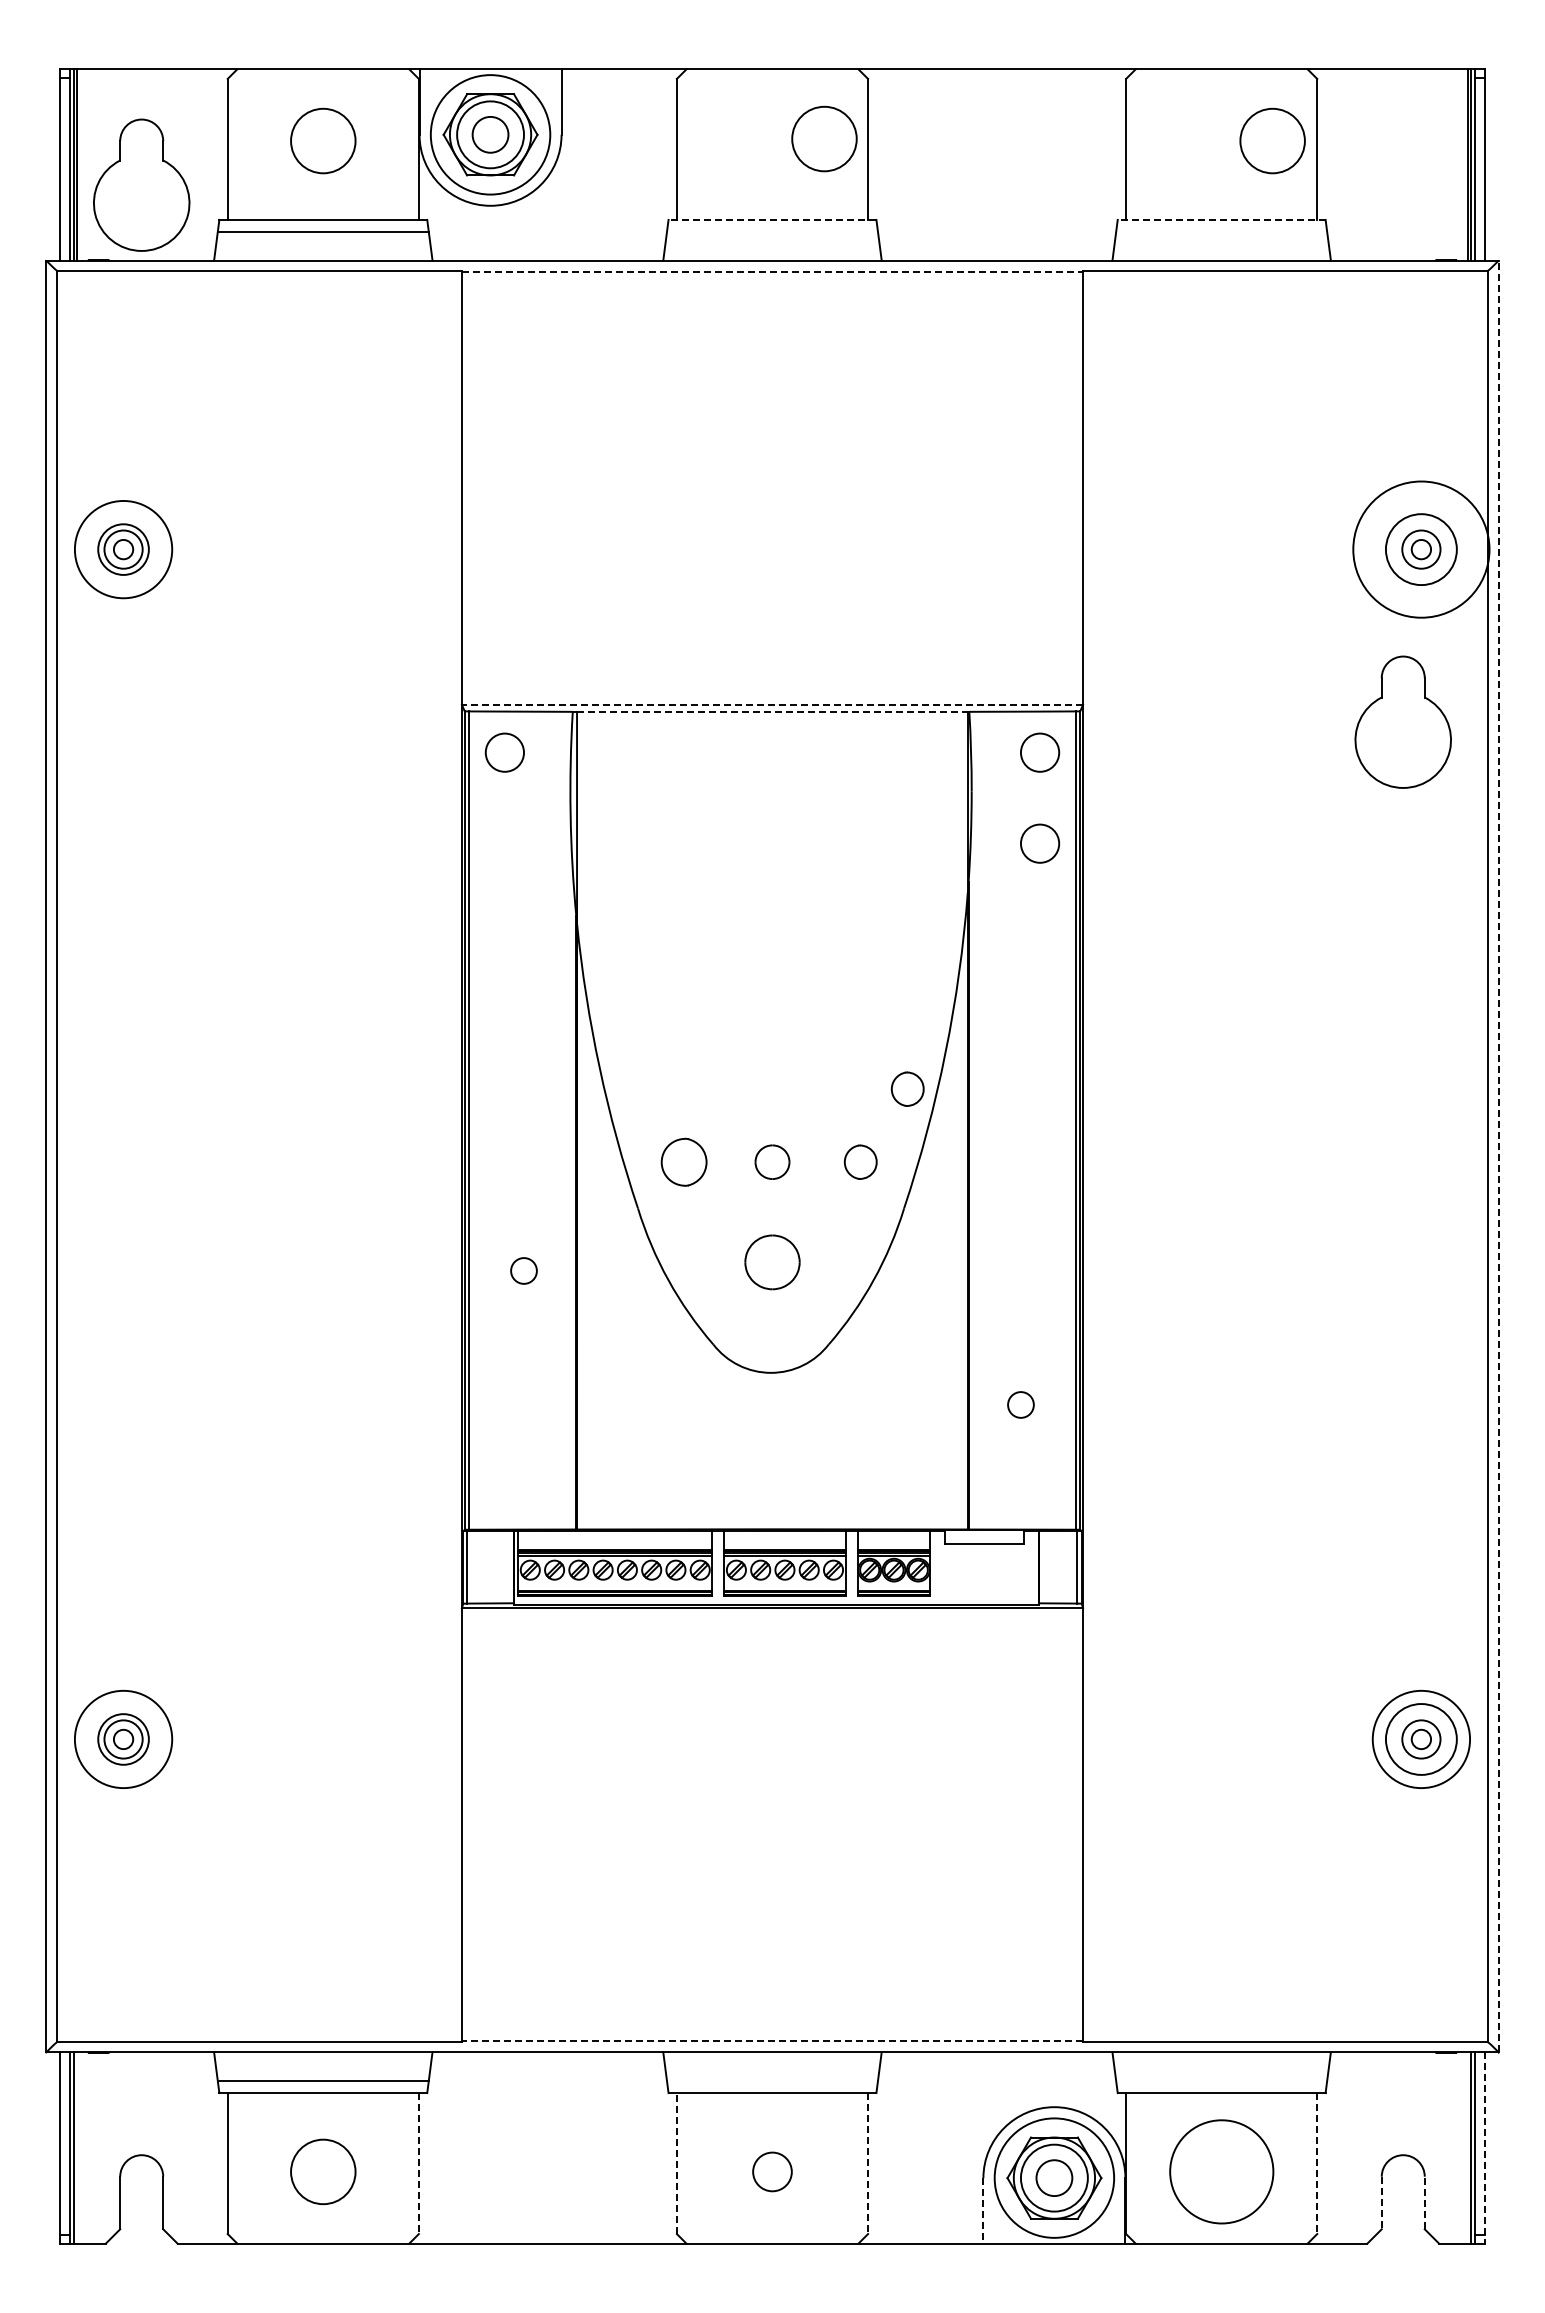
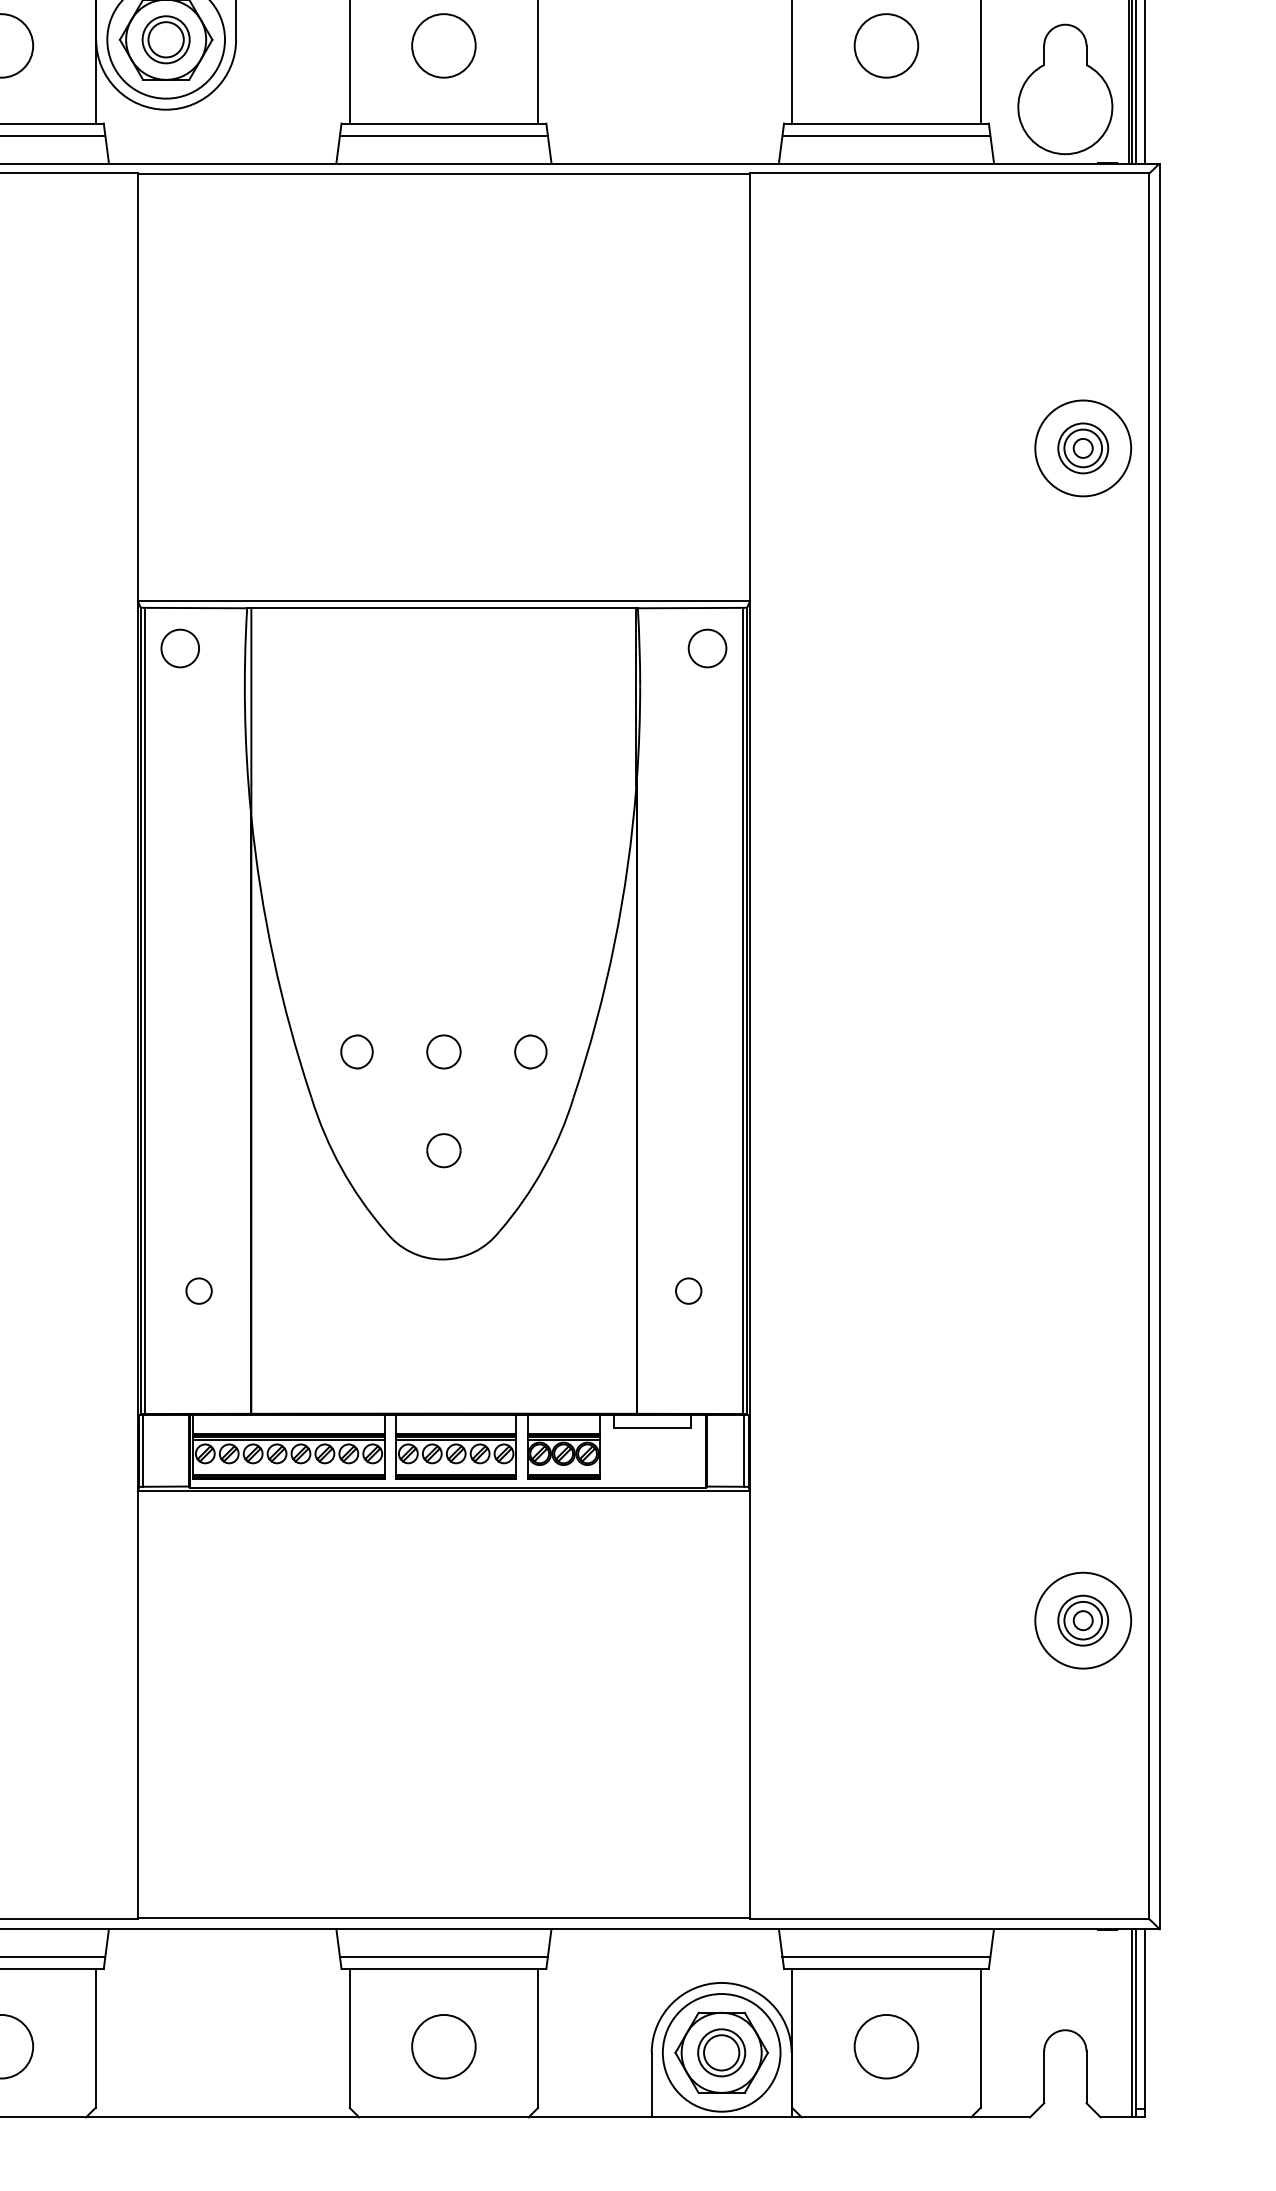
circle: (490, 134) -> (166, 39), size x0.71
circle: (824, 138) -> (443, 45), moved
circle: (1272, 140) -> (886, 45), moved
line: (772, 219) -> (443, 123), dashed -> solid
line: (1221, 219) -> (886, 123), dashed -> solid
line: (772, 232) -> (443, 136), added
line: (1221, 232) -> (886, 136), added
line: (772, 271) -> (443, 174), dashed -> solid
circle: (1421, 549) -> (1083, 448), size x0.71
circle: (1421, 549) -> (1083, 448), size x0.71
line: (772, 704) -> (443, 601), dashed -> solid
line: (772, 712) -> (443, 608), dashed -> solid
part: (1402, 721) -> (1064, 88), moved
circle: (1040, 843) -> (707, 737), removed
part: (907, 1088) -> (576, 979), removed
line: (1498, 1156) -> (1159, 1046), dashed -> solid
part: (684, 1161) -> (357, 1051), size x0.71
part: (772, 1262) -> (443, 1150), size x0.62
circle: (523, 1270) -> (198, 1290), moved
circle: (1421, 1739) -> (1083, 1620), size x0.71
line: (772, 2041) -> (443, 1918), dashed -> solid
line: (772, 2080) -> (443, 1956), added
line: (1221, 2080) -> (886, 1956), added
line: (1484, 2148) -> (1145, 2023), dashed -> solid
line: (676, 2163) -> (349, 2038), dashed -> solid
line: (418, 2164) -> (95, 2039), dashed -> solid
line: (868, 2164) -> (538, 2039), dashed -> solid
line: (1317, 2164) -> (980, 2039), dashed -> solid
circle: (772, 2171) -> (443, 2046), size x1.67
circle: (1221, 2171) -> (886, 2046), size x0.62
circle: (1054, 2178) -> (721, 2053), size x0.71
line: (1424, 2202) -> (1086, 2076), dashed -> solid
line: (1381, 2203) -> (1043, 2077), dashed -> solid
line: (983, 2210) -> (651, 2084), dashed -> solid

